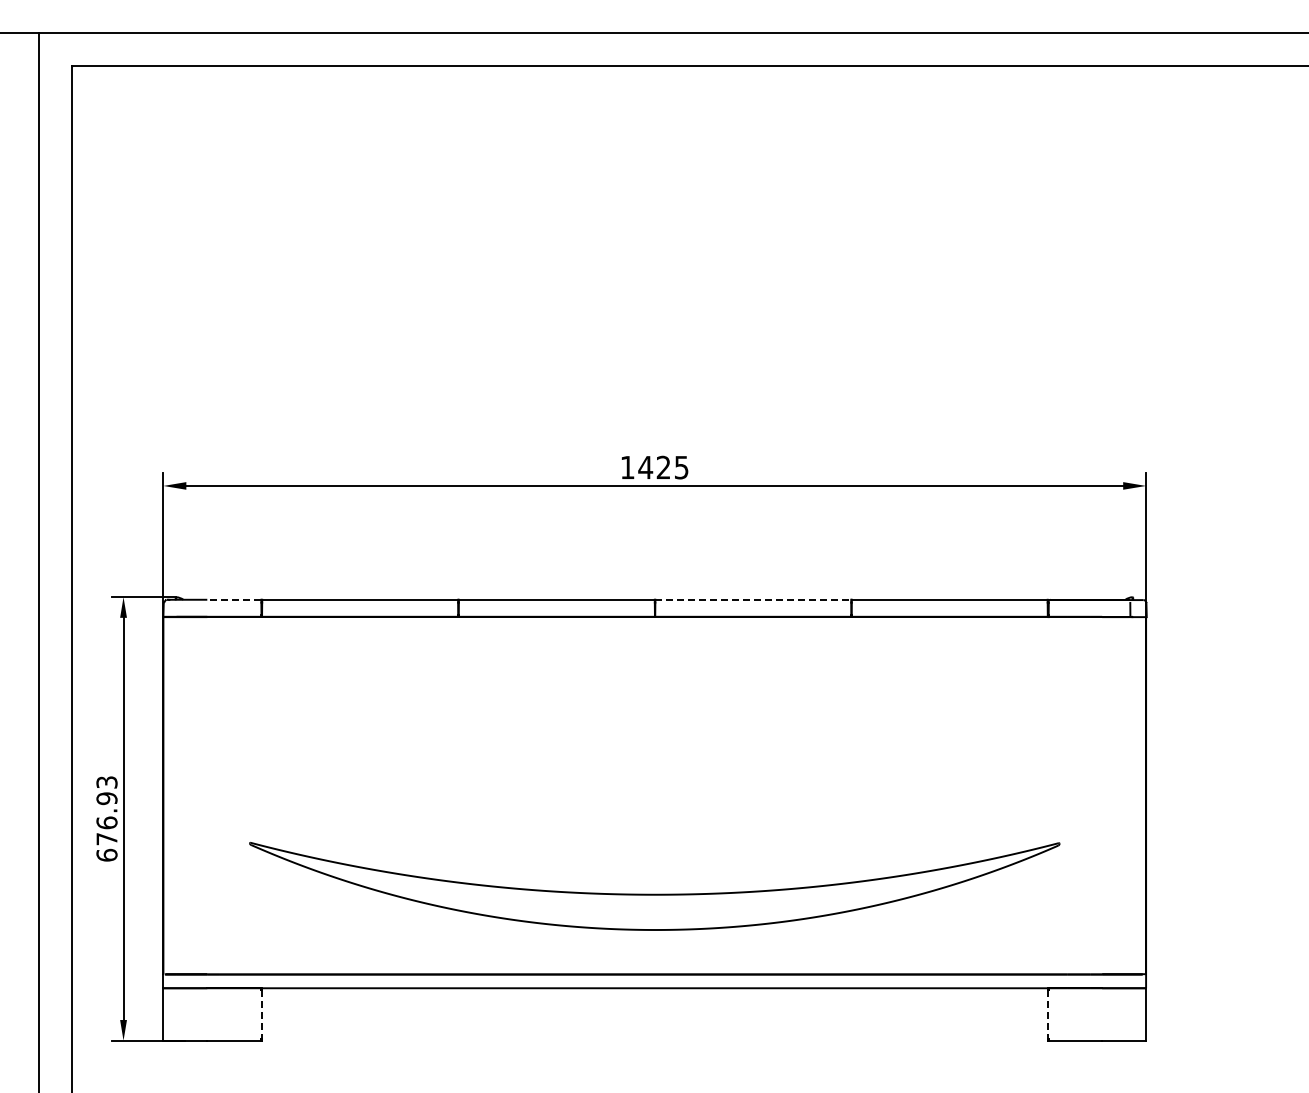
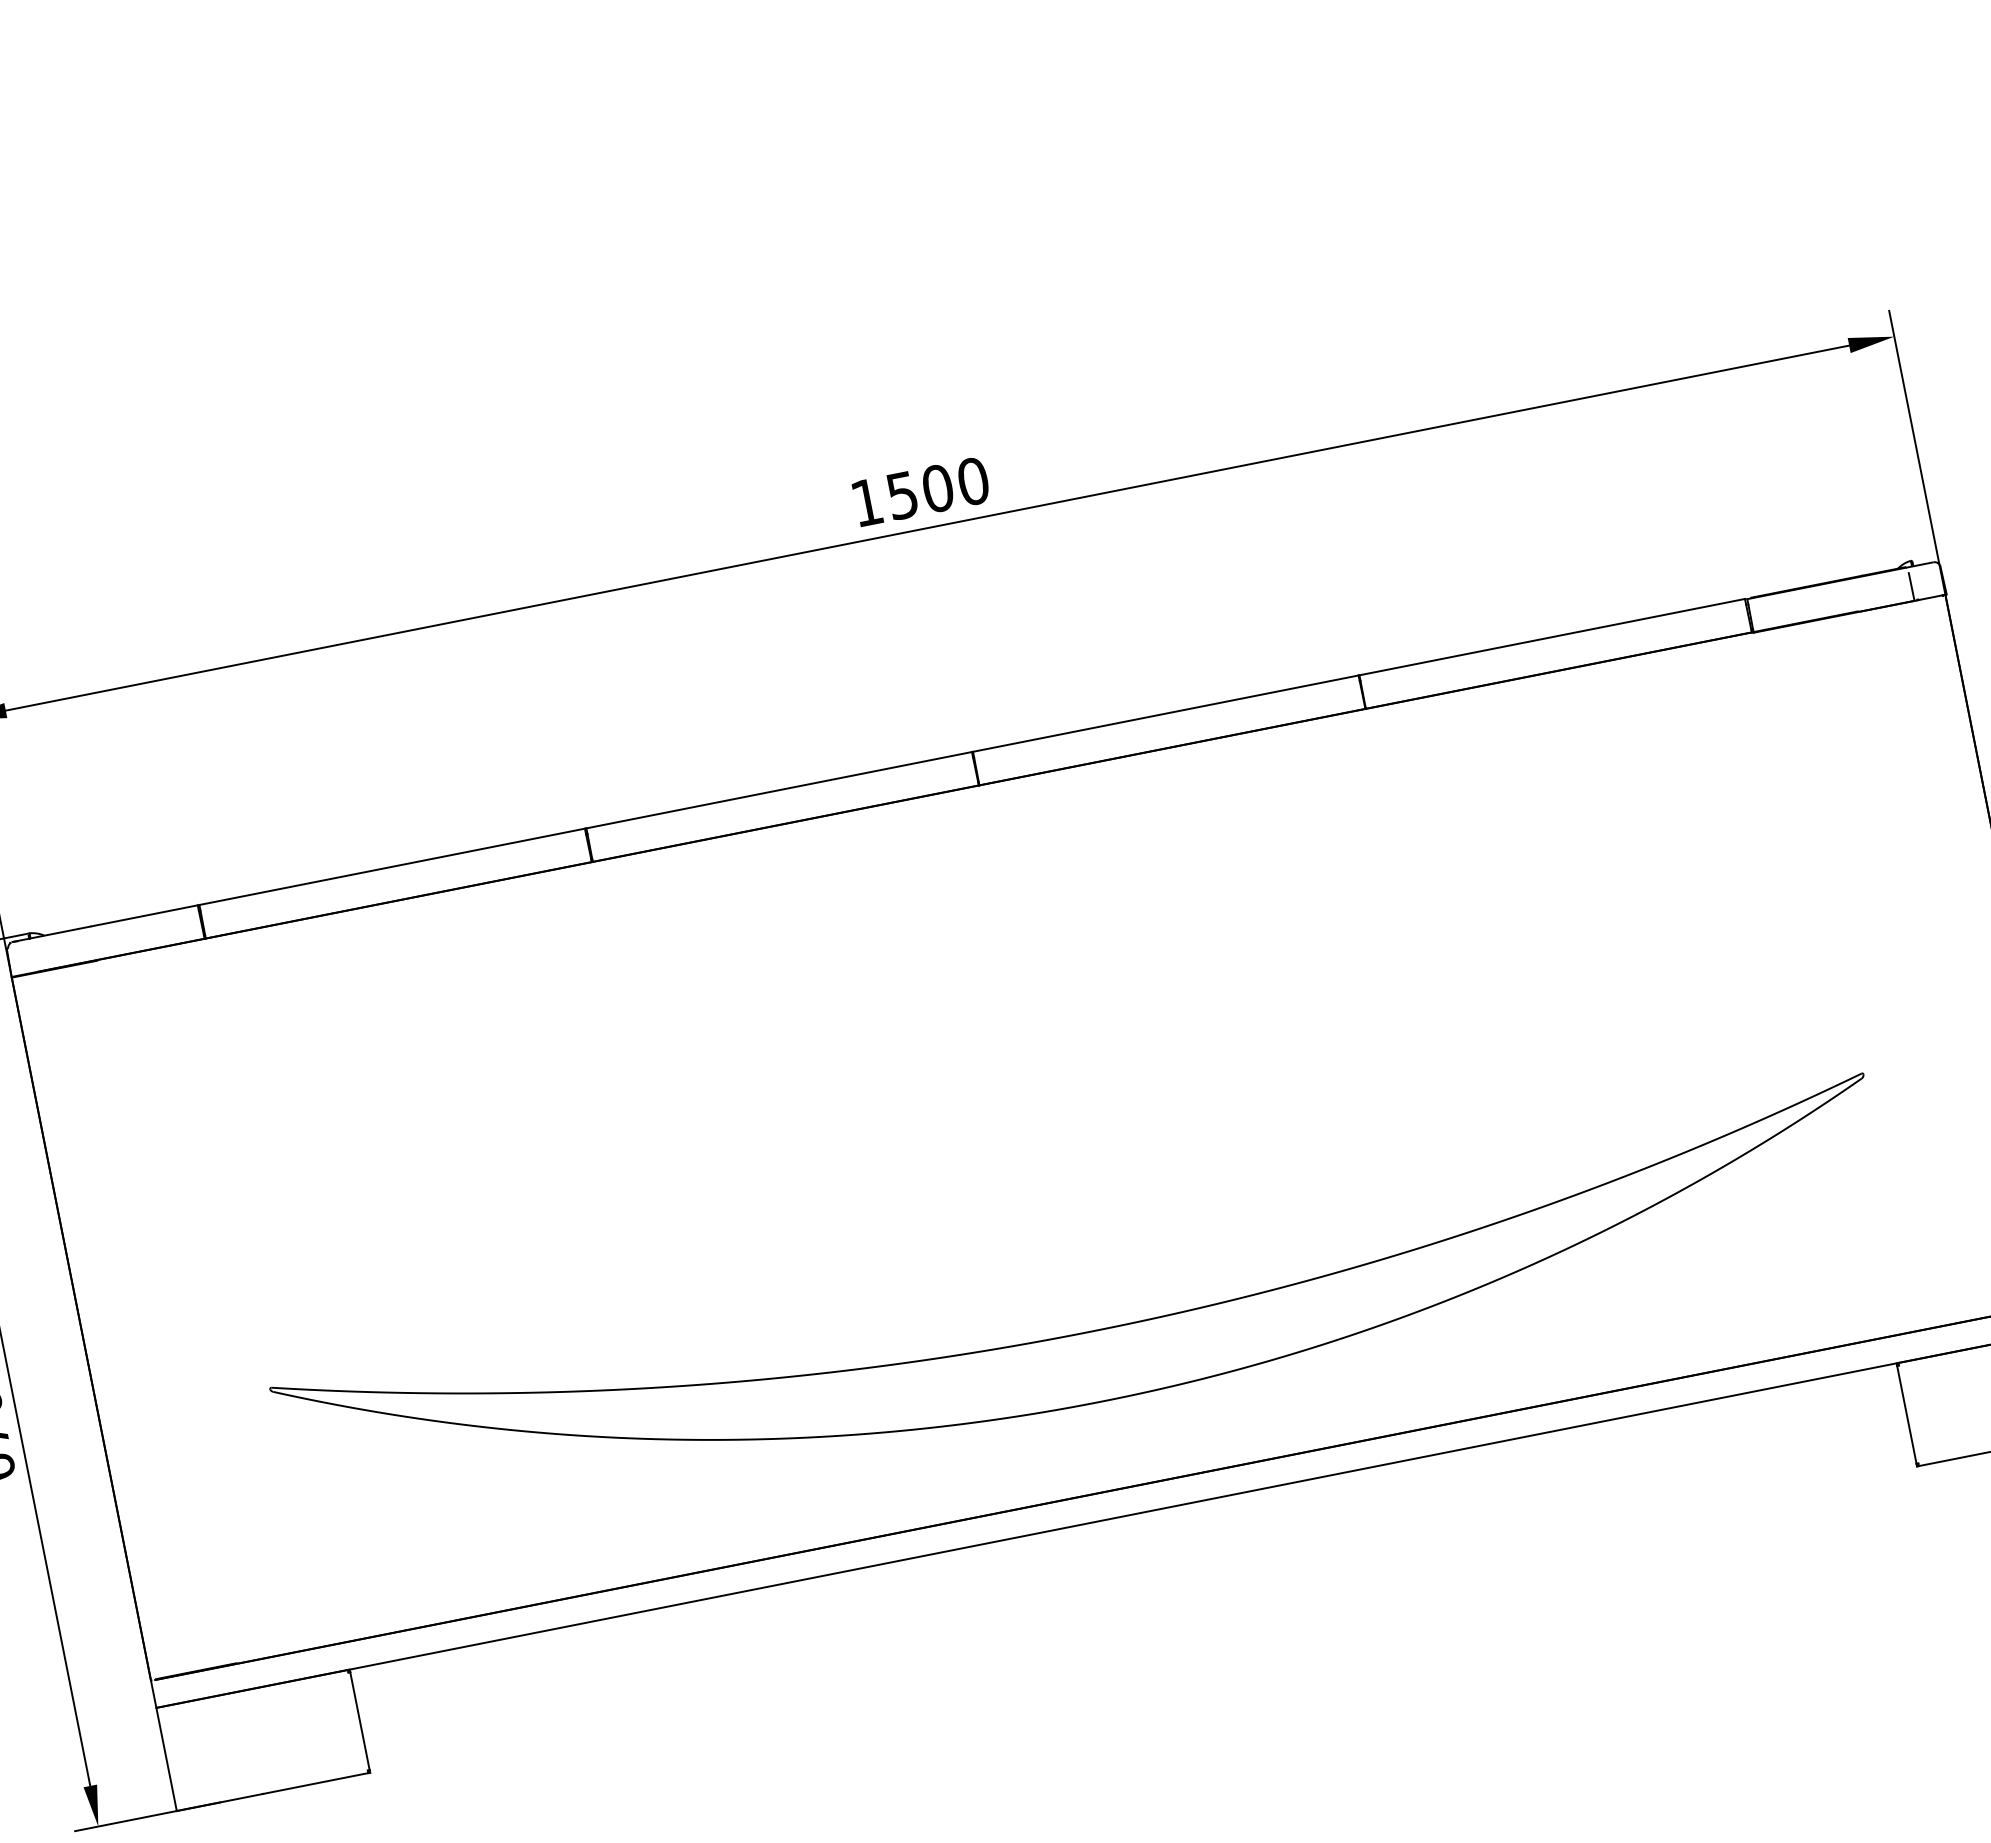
text: (663, 467) -> (937, 488), 1425 -> 1500
line: (233, 599) -> (142, 915), dashed -> solid
line: (753, 599) -> (1166, 713), dashed -> solid
line: (261, 1014) -> (359, 1721), dashed -> solid
line: (1047, 1014) -> (1906, 1415), dashed -> solid

